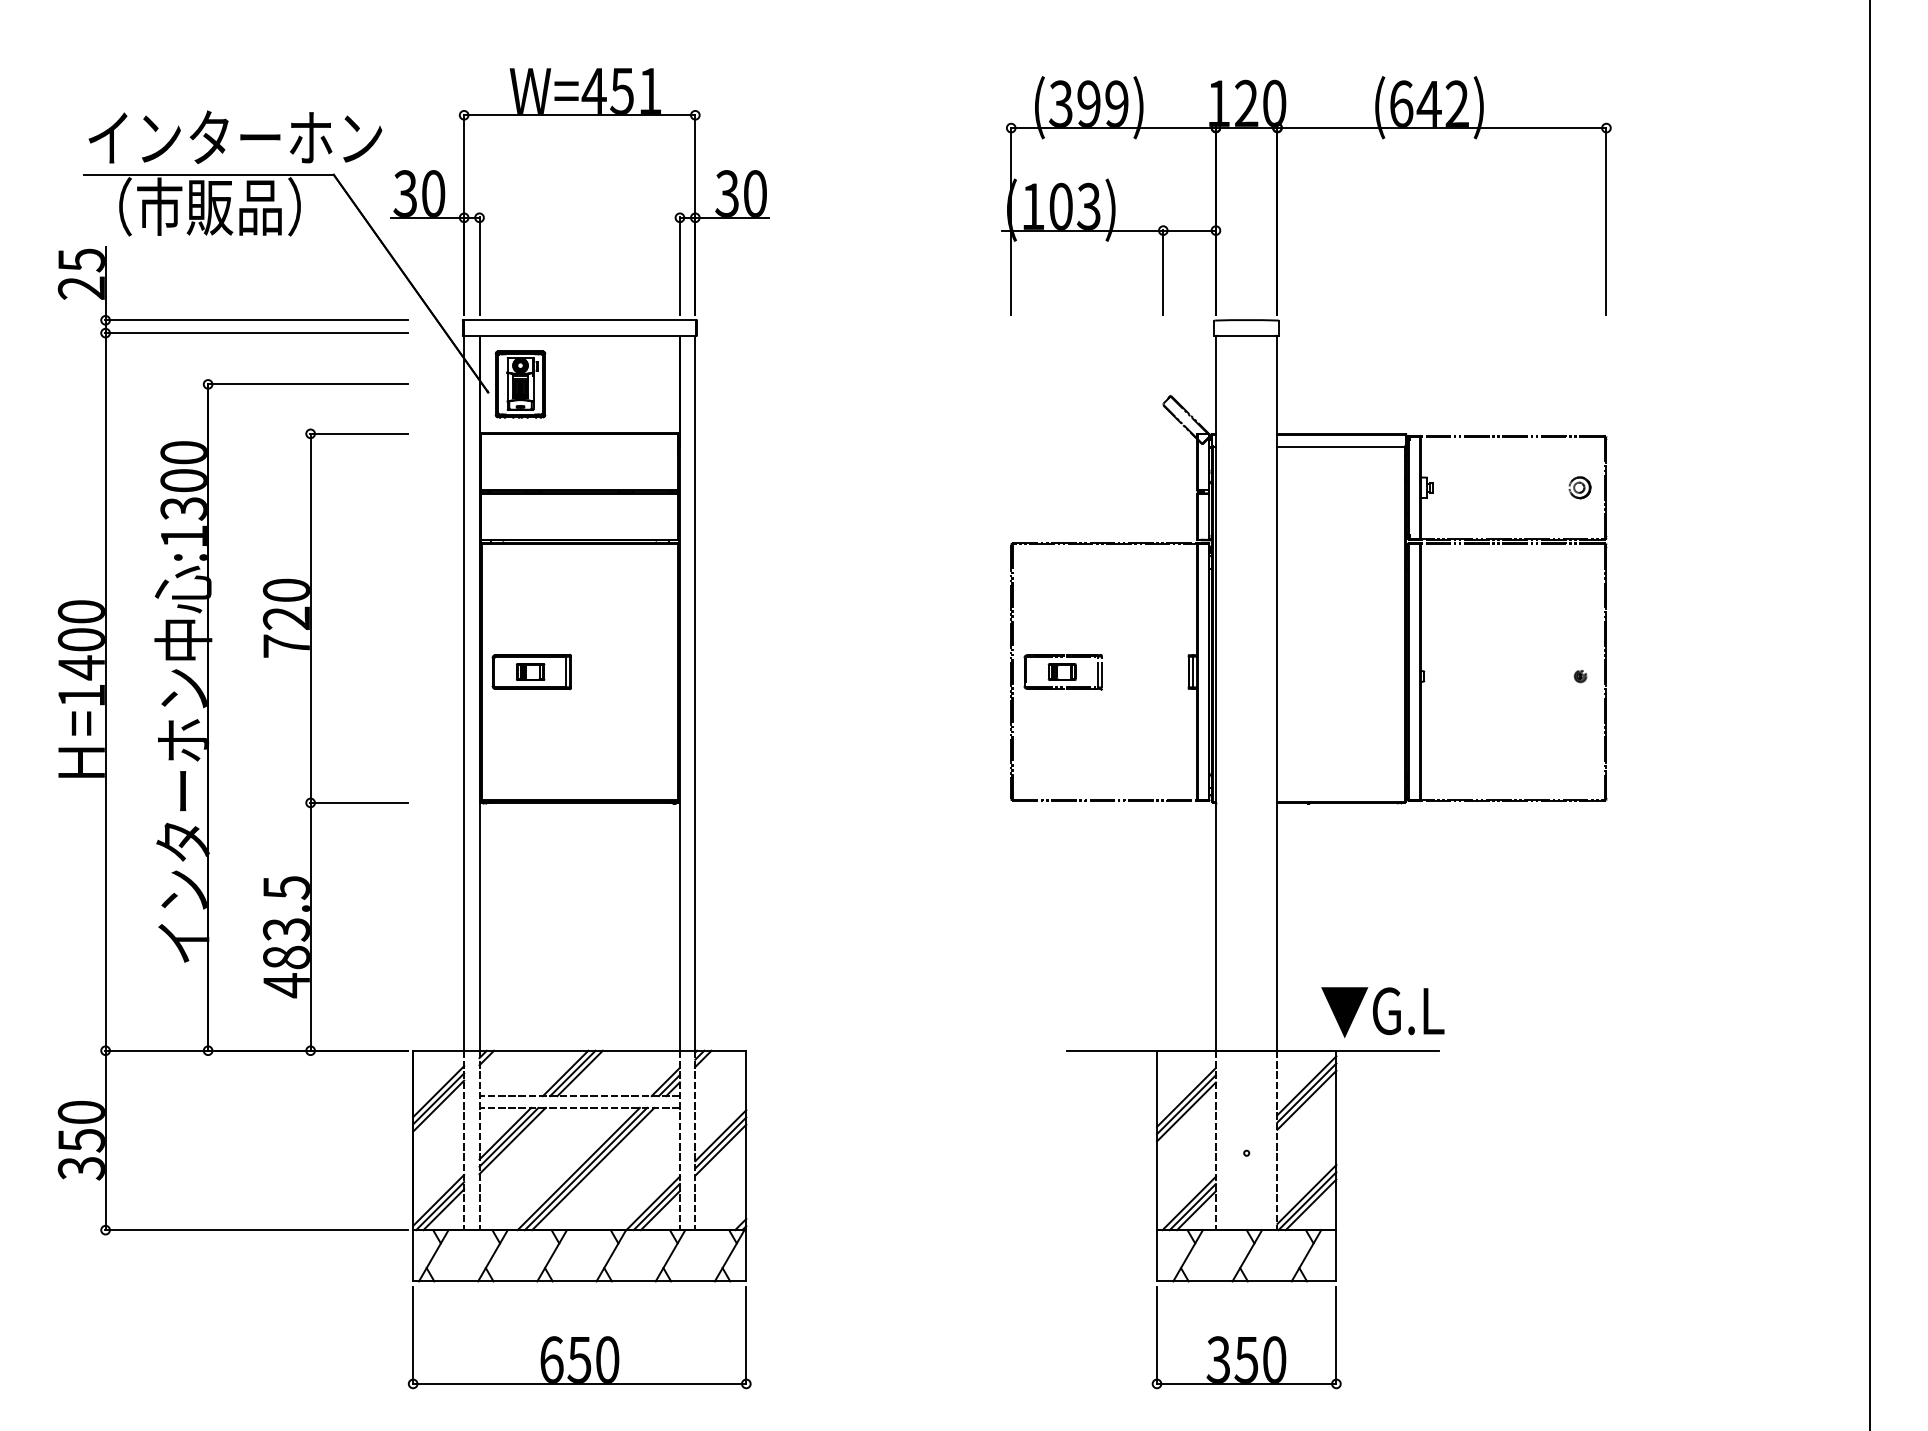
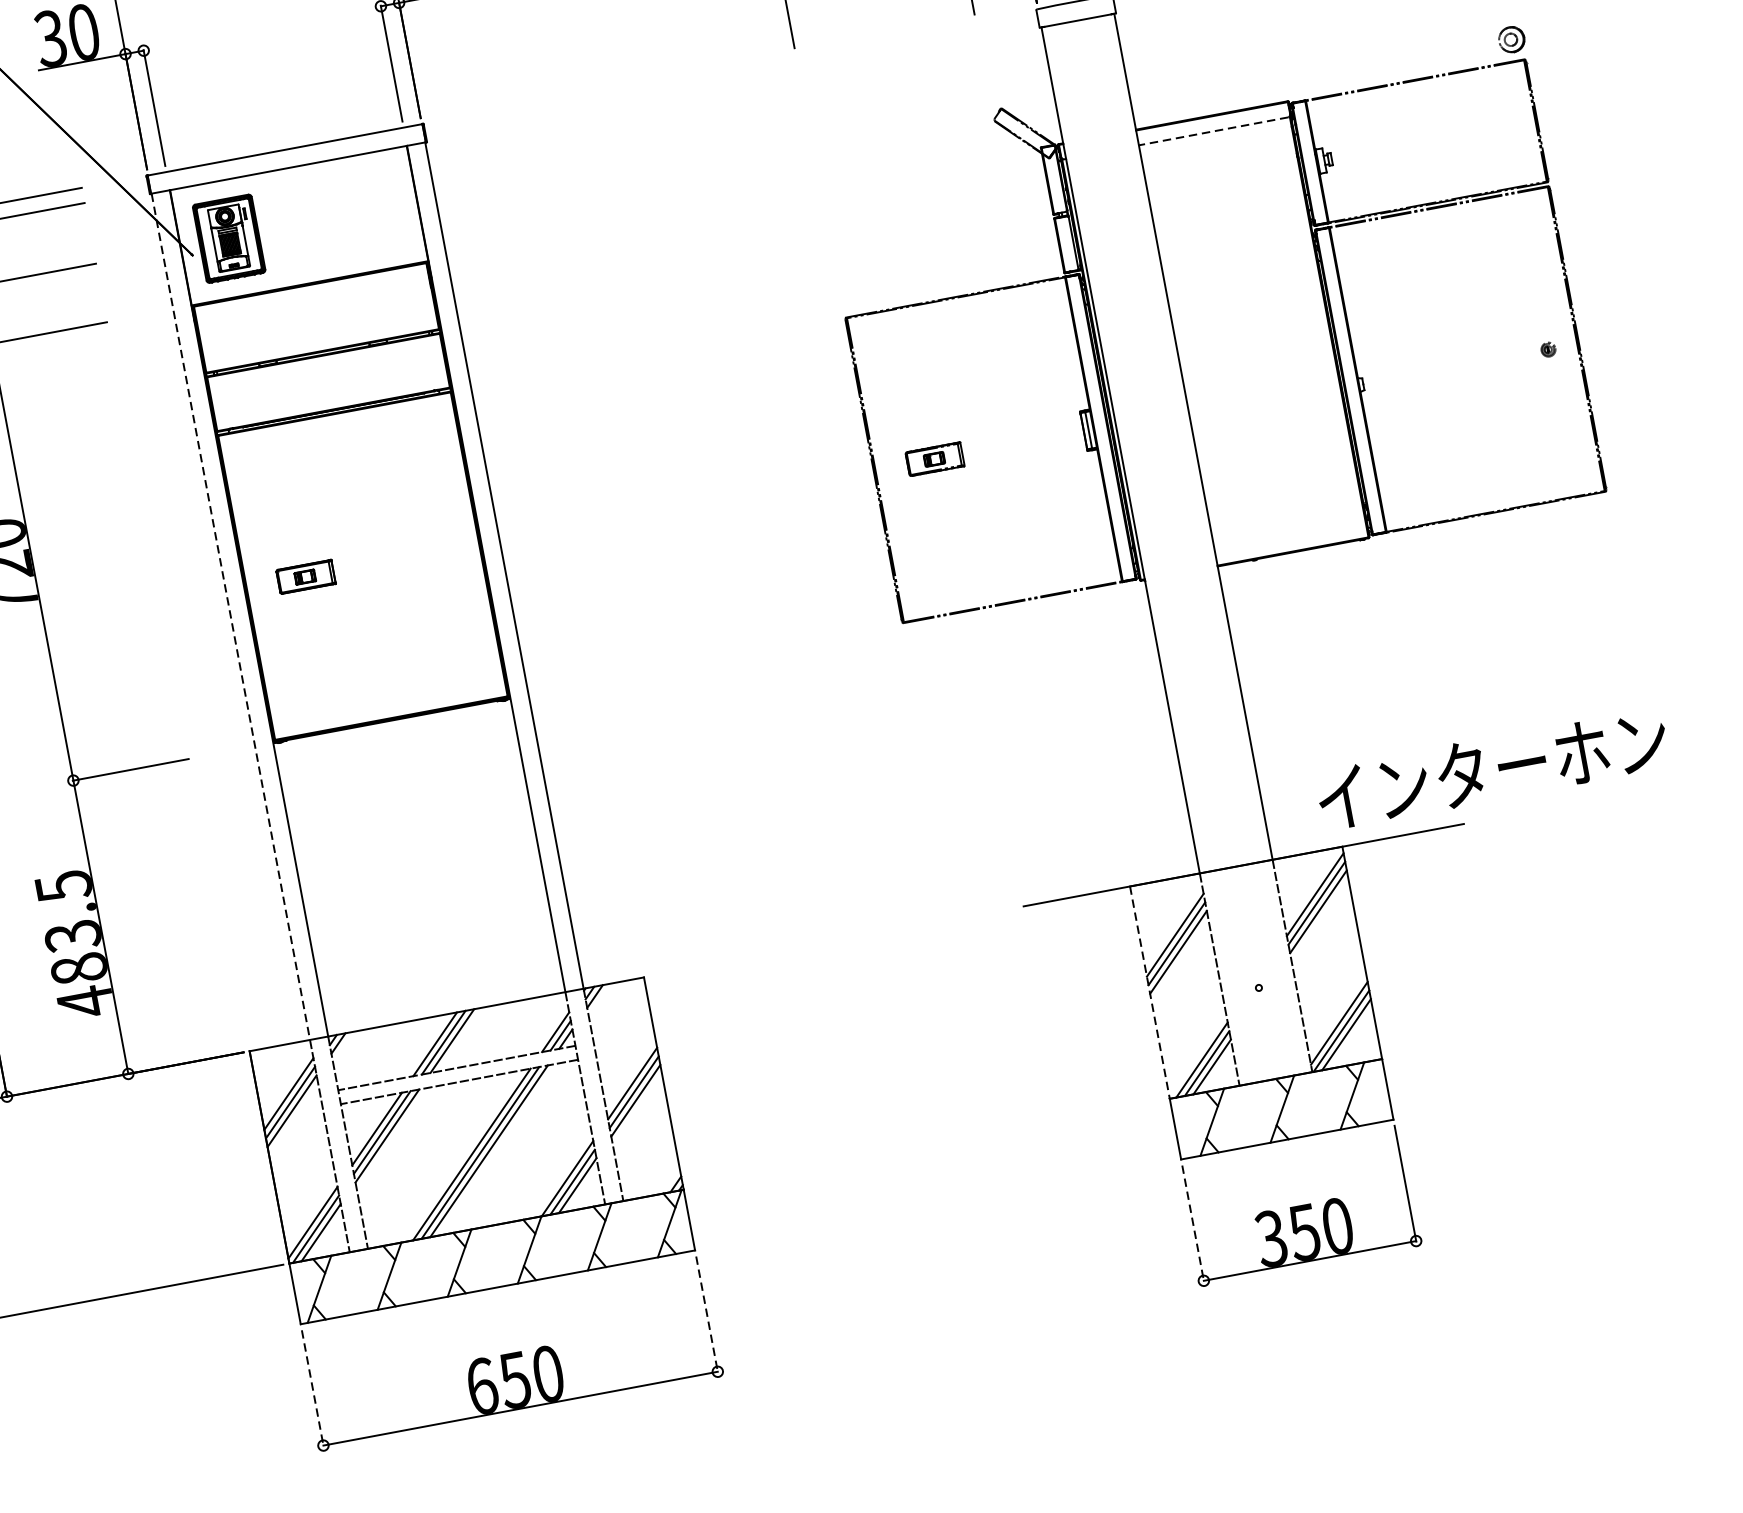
line: (1340, 447) -> (1213, 131), solid -> dashed
part: (1579, 487) -> (1511, 39), moved
part: (531, 672) -> (305, 577), size x0.6
part: (1062, 672) -> (934, 459), size x0.6
line: (464, 693) -> (231, 617), solid -> dashed
text: (1469, 1010) -> (1490, 769), ▼G.L -> インターホン
line: (1157, 1140) -> (1150, 992), solid -> dashed
line: (413, 1335) -> (313, 1388), solid -> dashed
line: (746, 1335) -> (707, 1314), solid -> dashed
line: (1157, 1335) -> (1193, 1223), solid -> dashed

